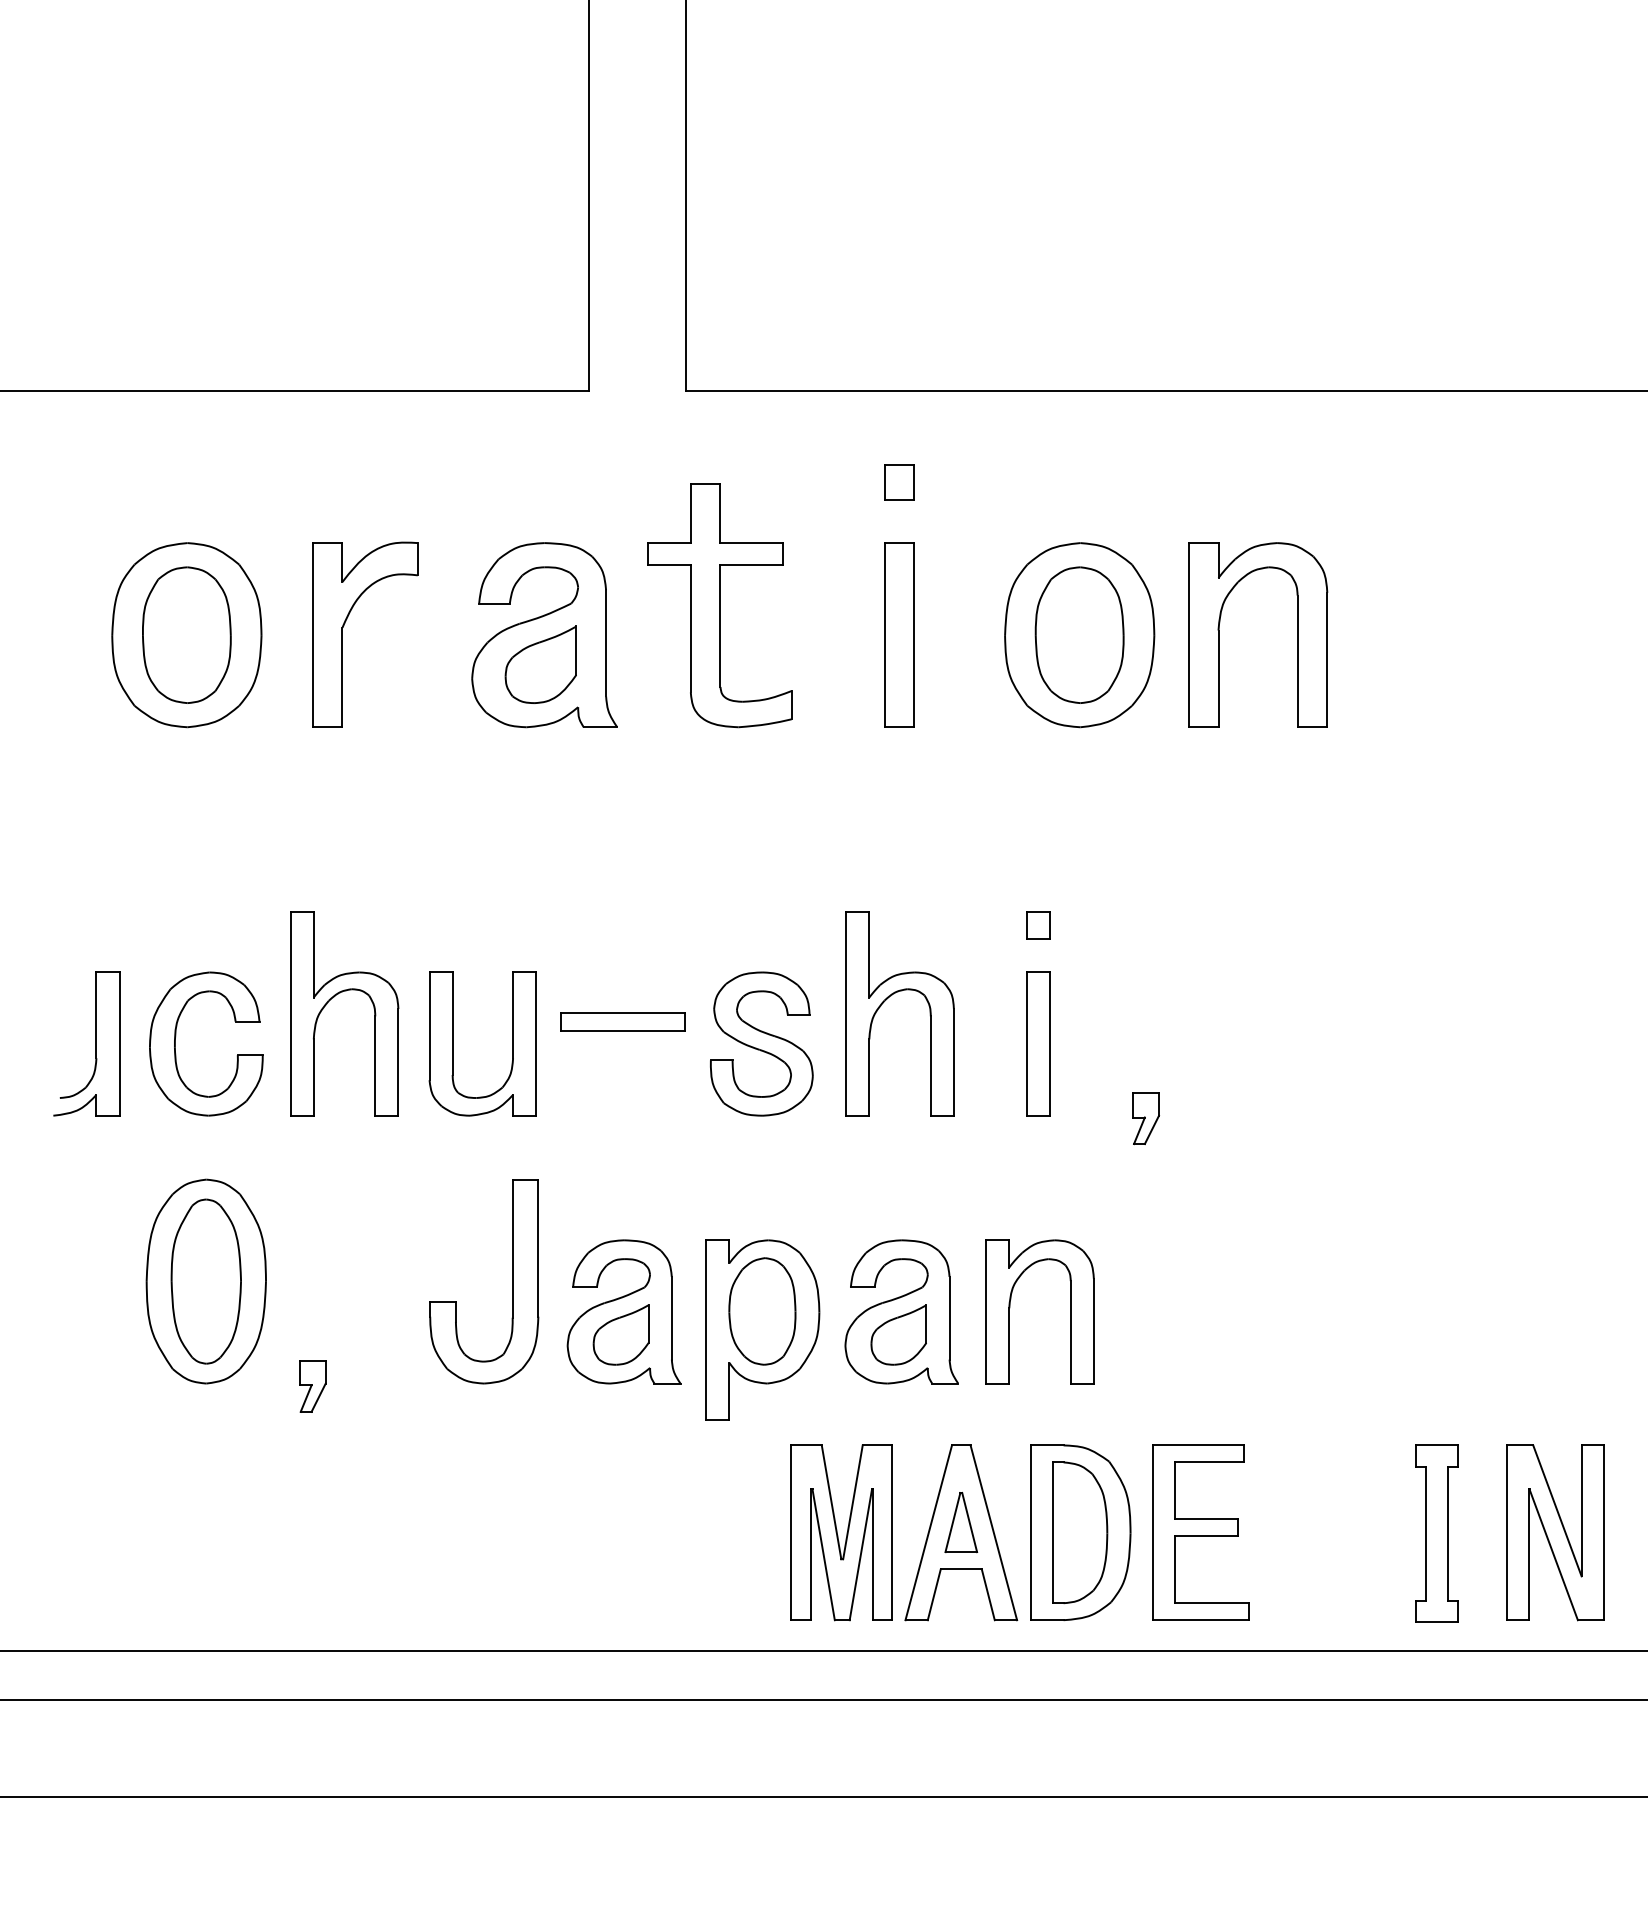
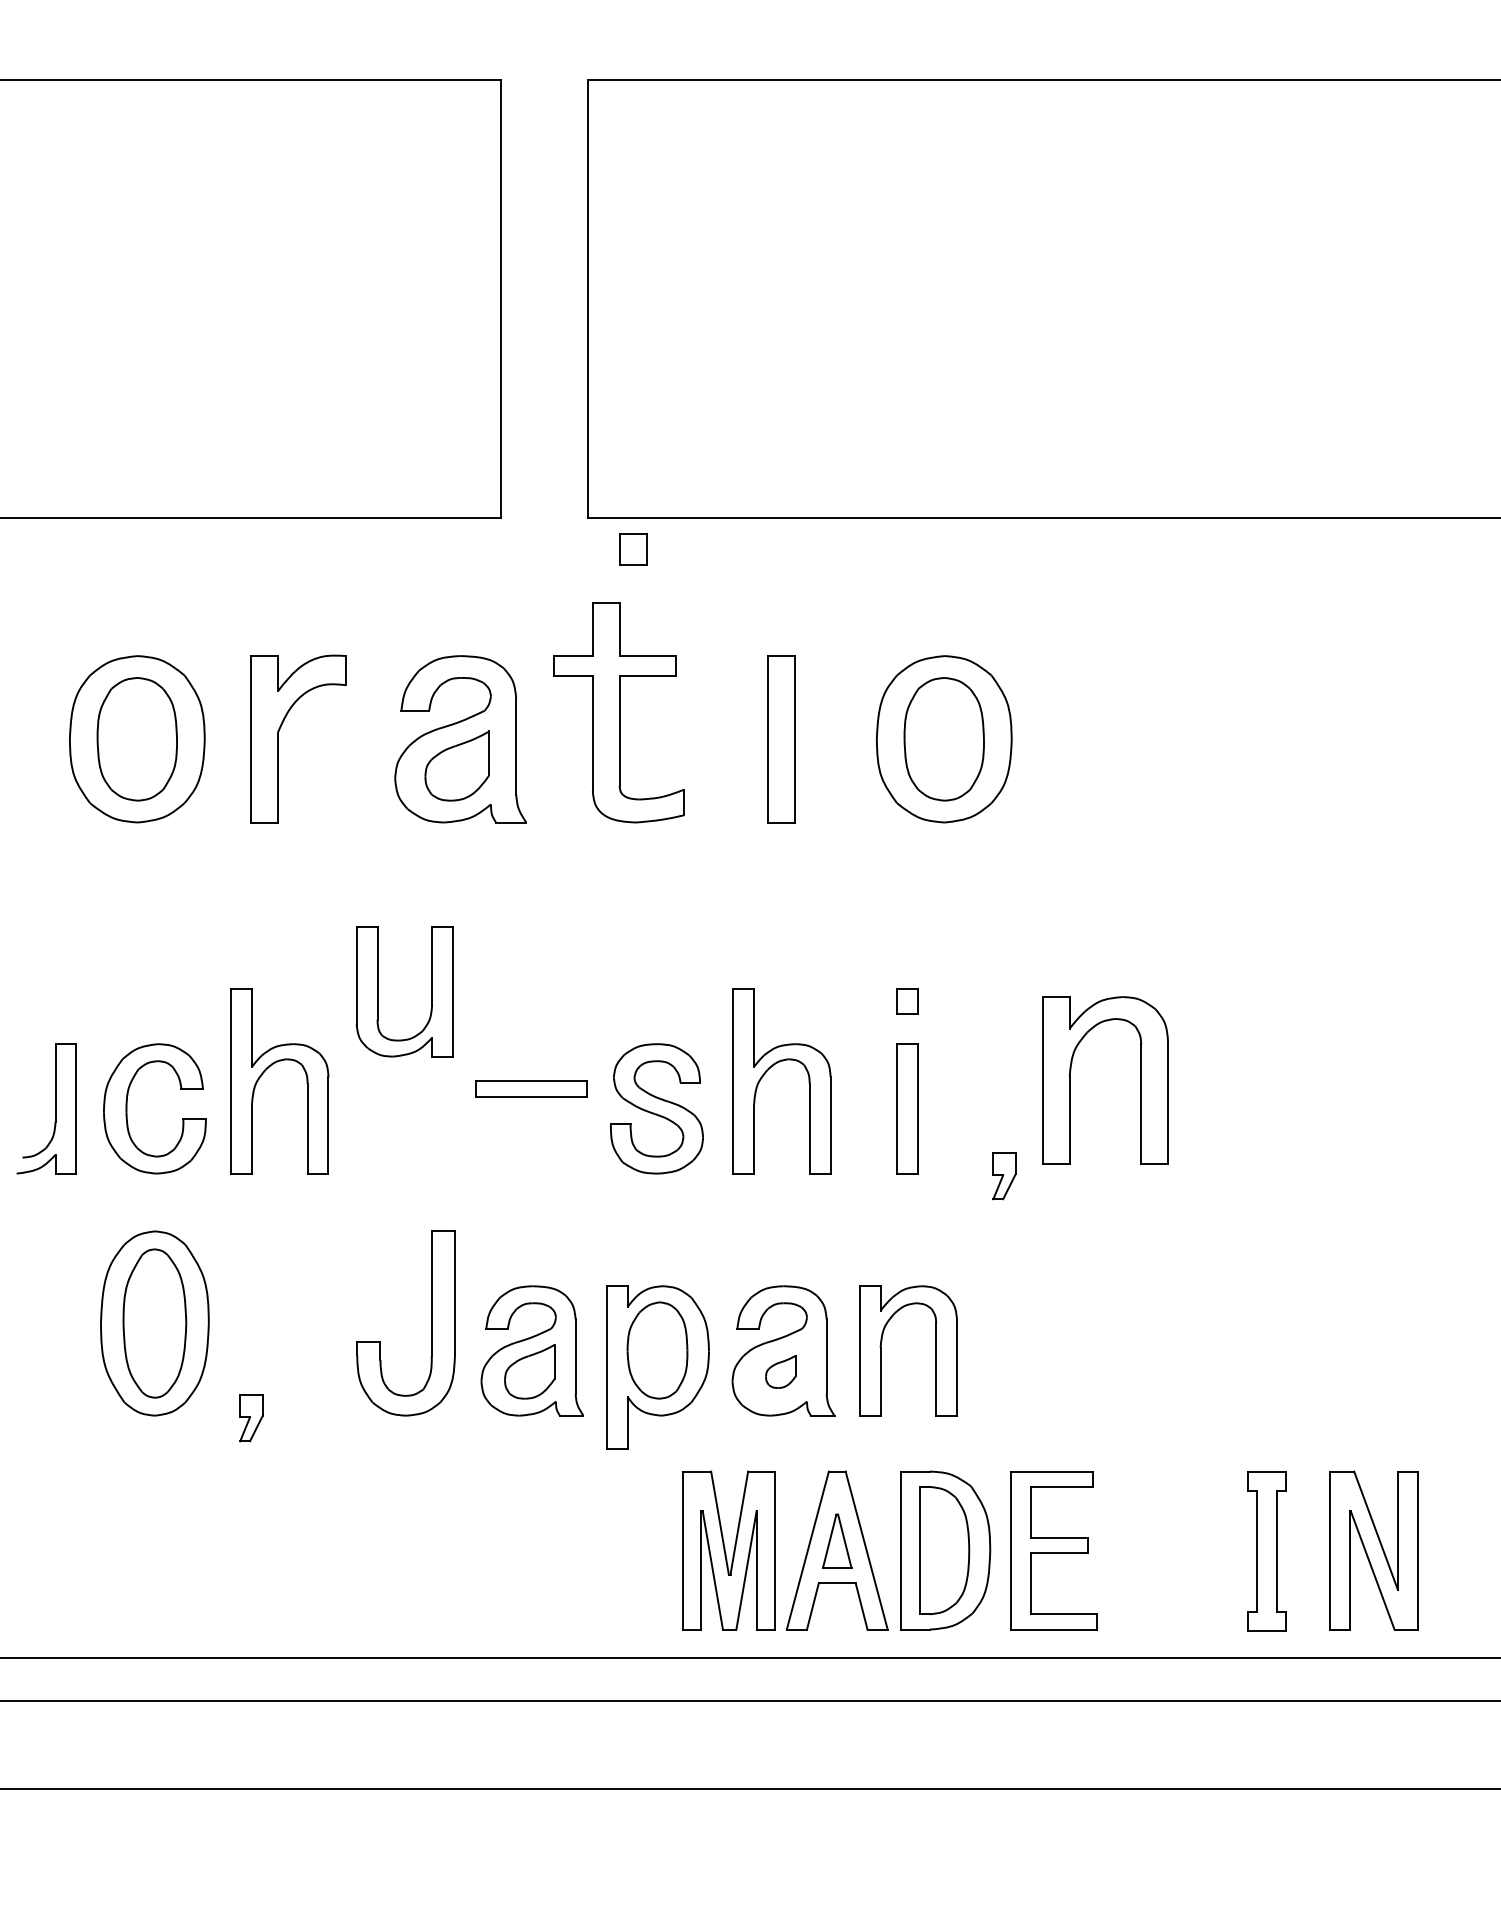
part: (899, 482) -> (633, 549), moved
part: (1219, 635) -> (1070, 1080), moved
part: (453, 1043) -> (378, 991), moved
part: (898, 1334) -> (780, 1371), size x0.6

